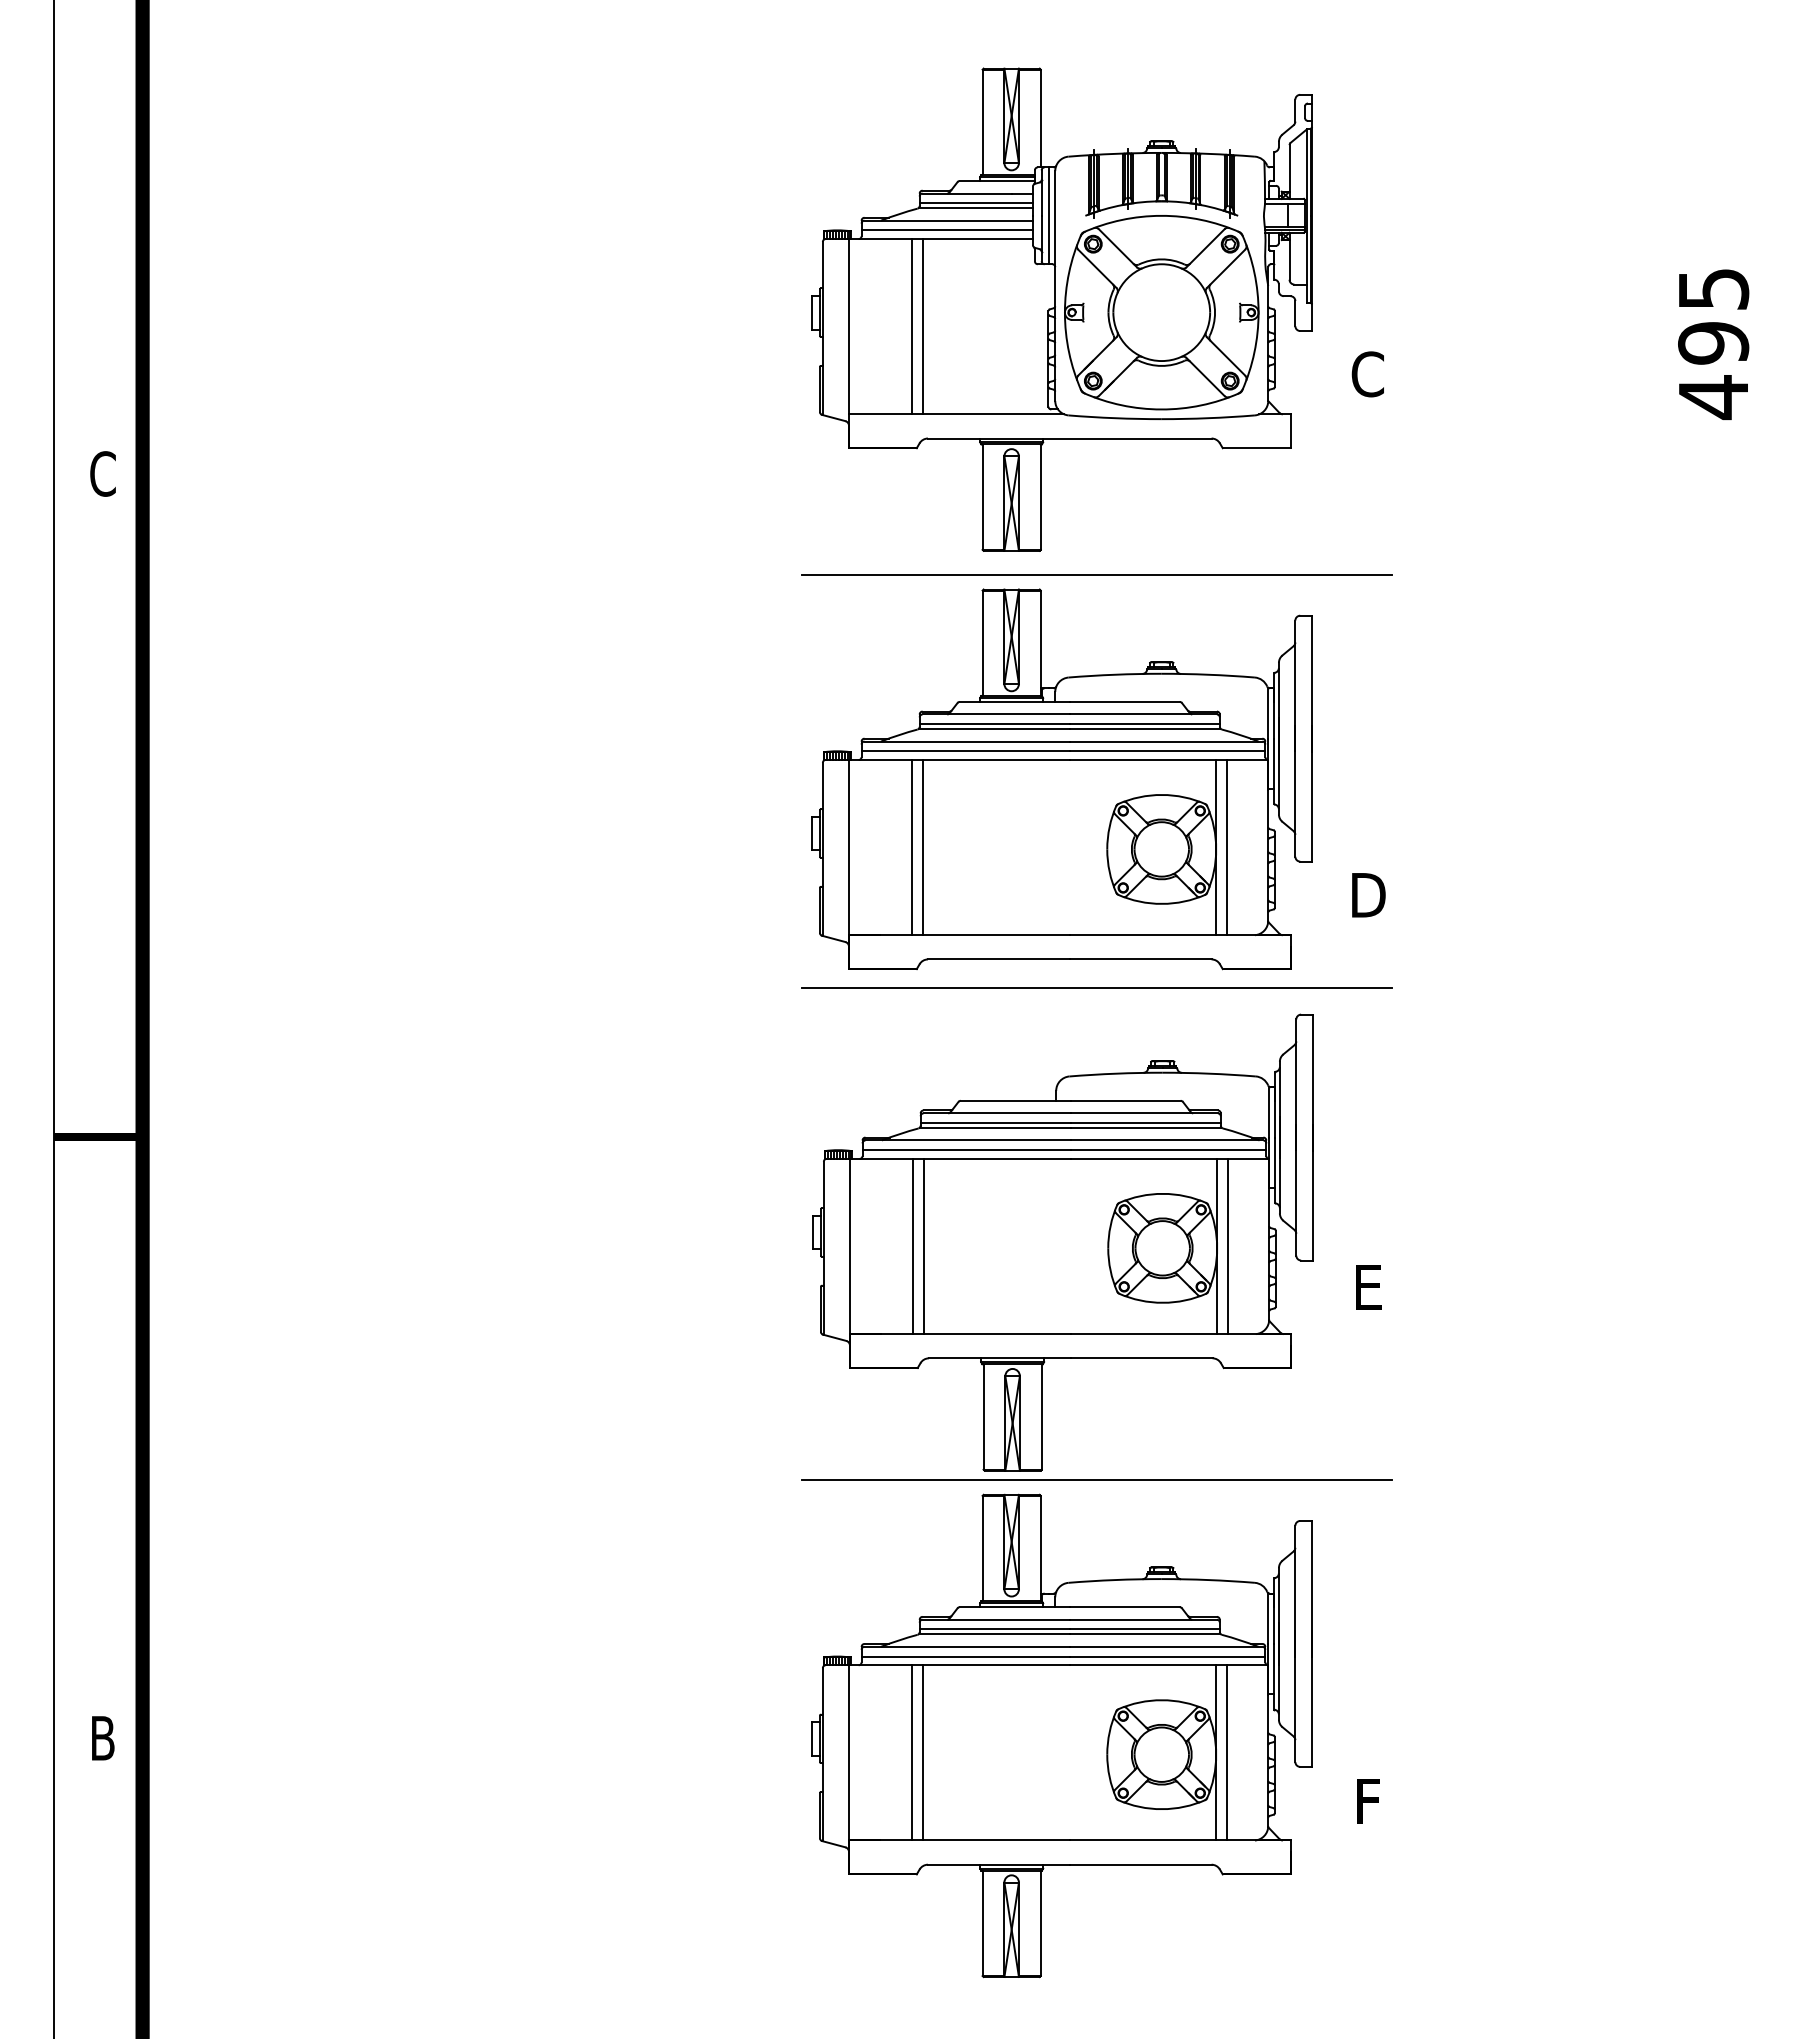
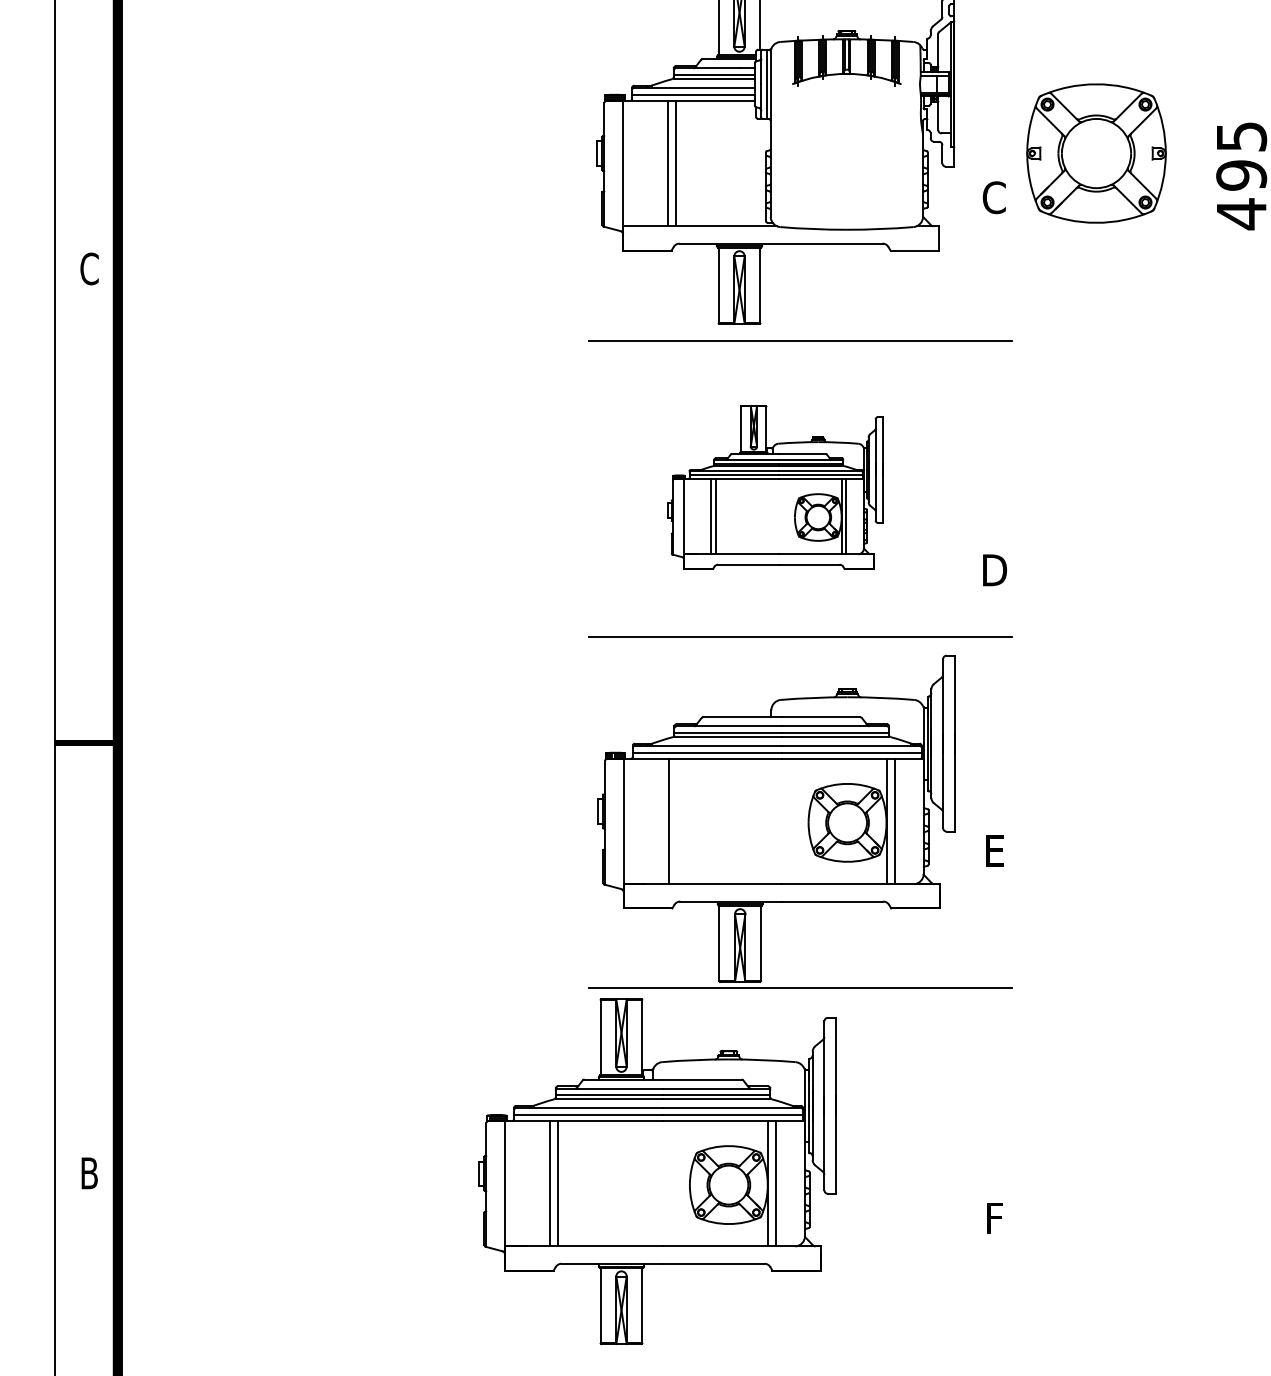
part: (1161, 312) -> (1096, 153), moved
part: (1061, 779) -> (775, 487), size x0.6
line: (924, 1246) -> (677, 821), removed
part: (1061, 1735) -> (657, 1171), moved

